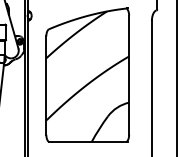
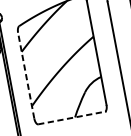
line: (46, 85) -> (26, 75), solid -> dashed
line: (89, 141) -> (73, 117), solid -> dashed

